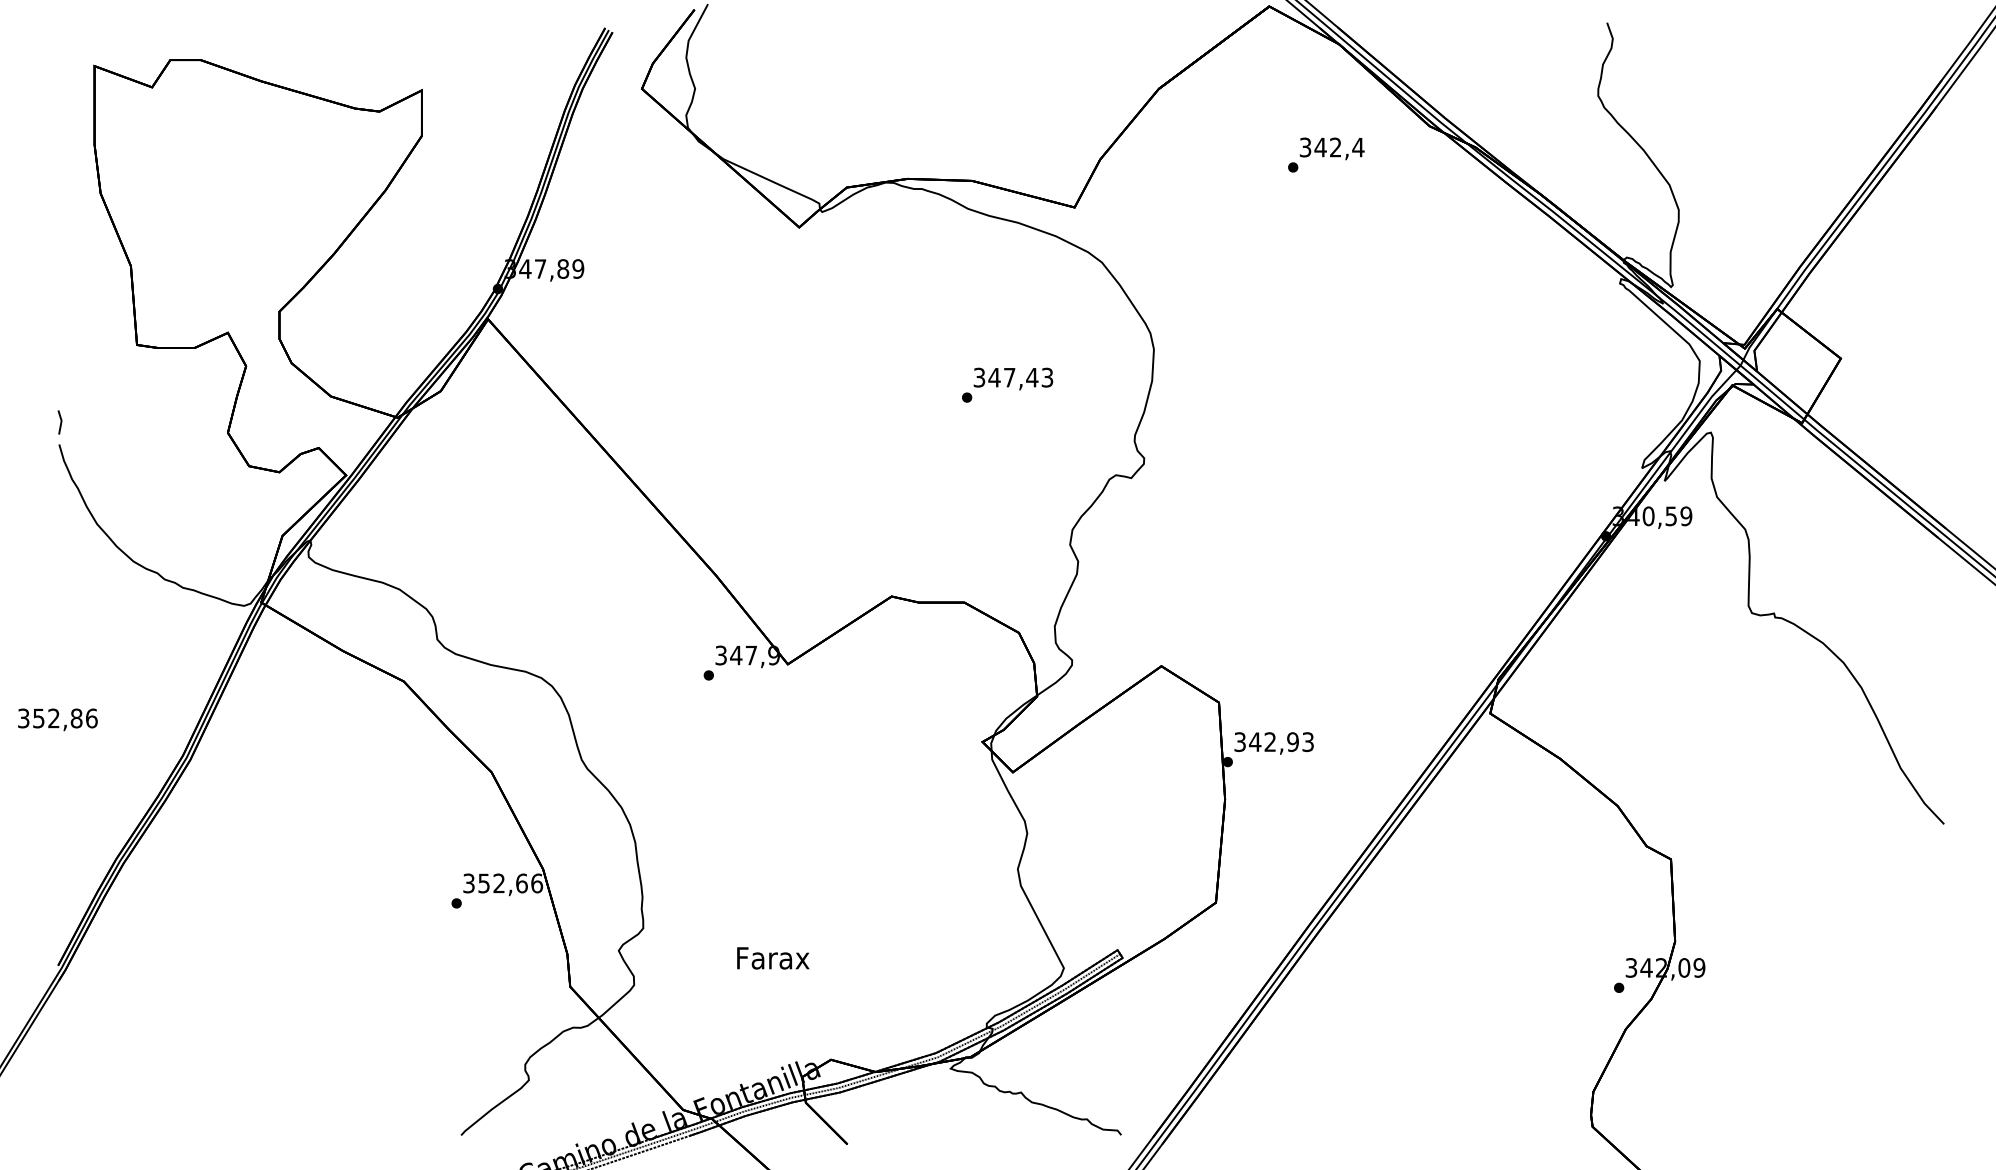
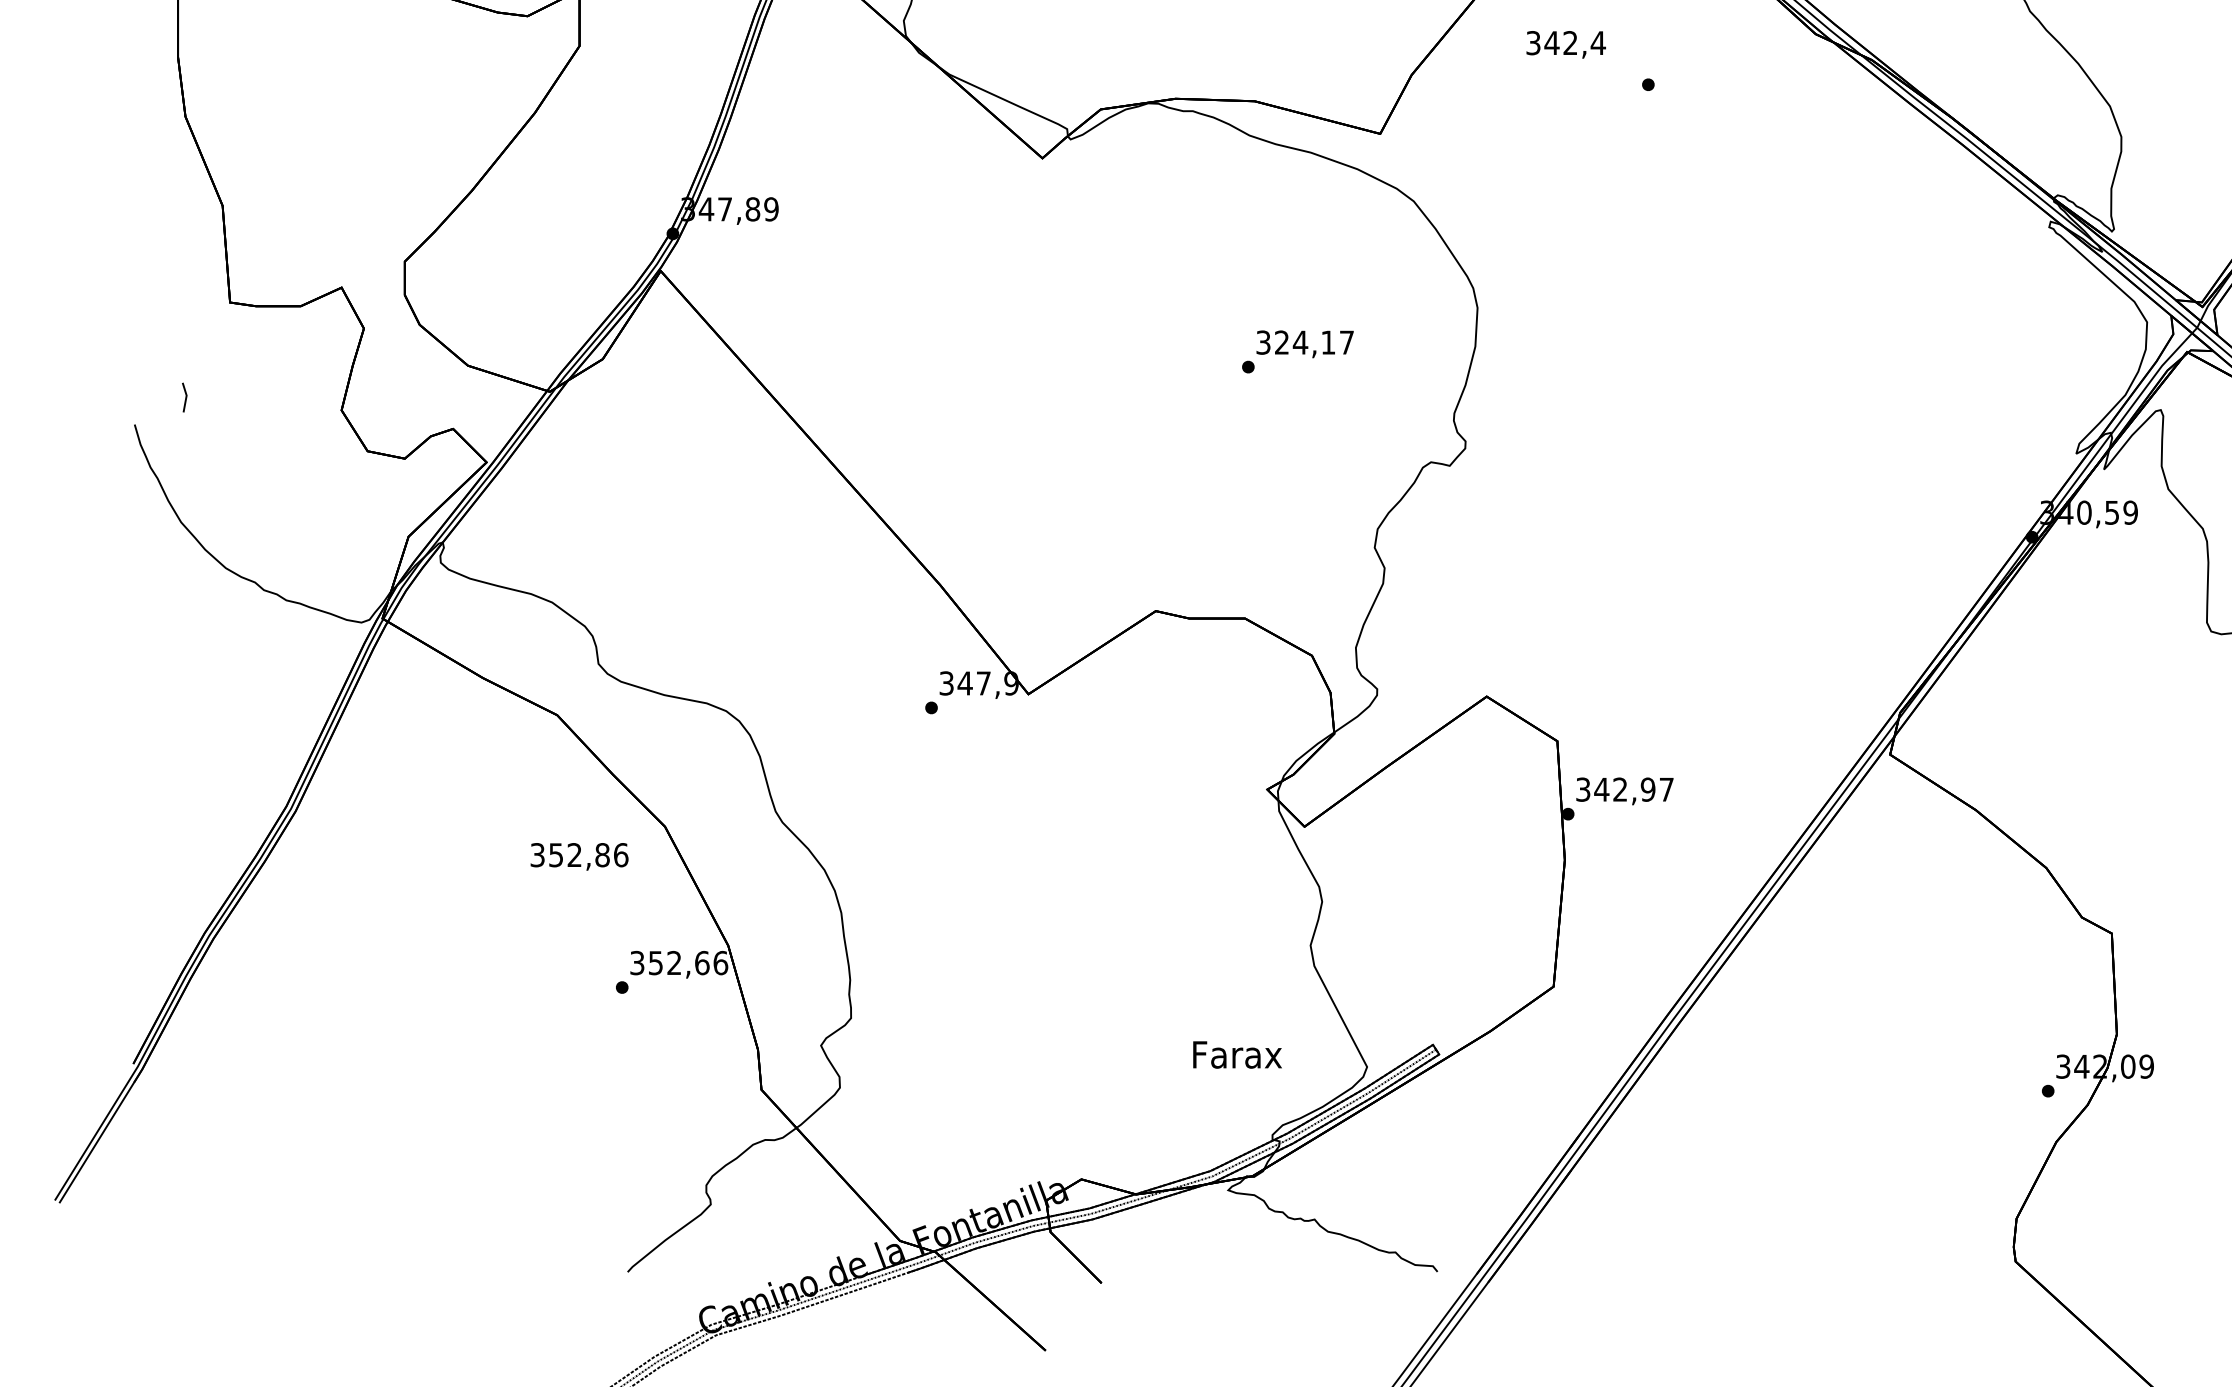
text: (1331, 148) -> (1565, 44), moved
text: (1020, 377) -> (1313, 342), 347,43 -> 324,17
line: (60, 422) -> (185, 397), moved
text: (57, 719) -> (579, 856), moved
text: (1307, 742) -> (1665, 790), 342,93 -> 342,97
text: (773, 958) -> (1237, 1055), moved

